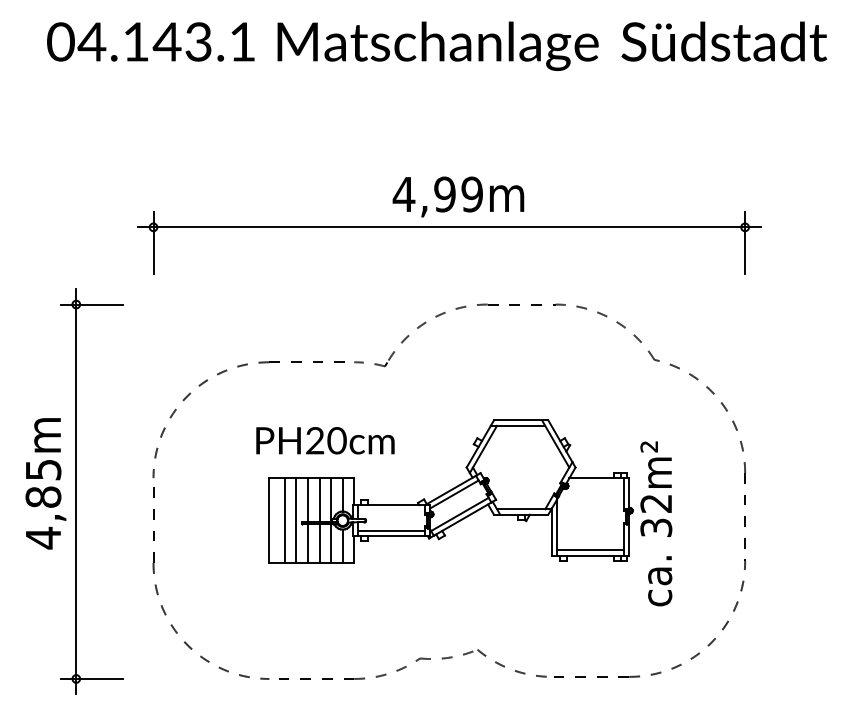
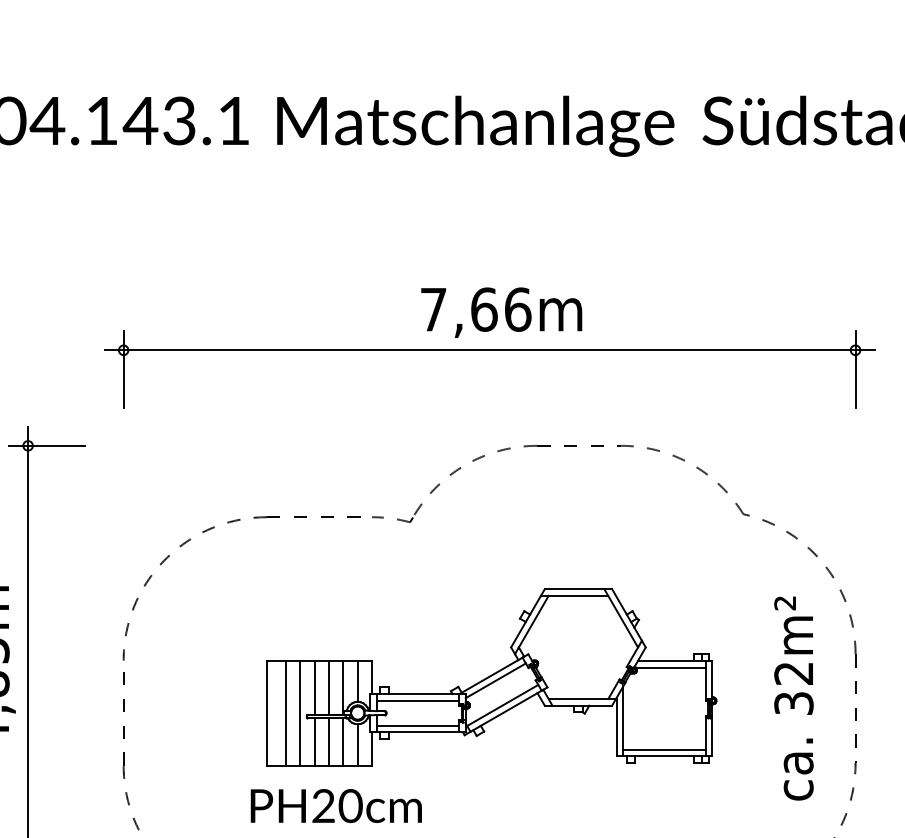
text: (437, 194) -> (474, 309), 4,99m -> 7,66m
text: (325, 440) -> (336, 805), moved
line: (595, 483) -> (670, 667), added
line: (391, 510) -> (418, 700), added
text: (656, 523) -> (794, 698), moved

